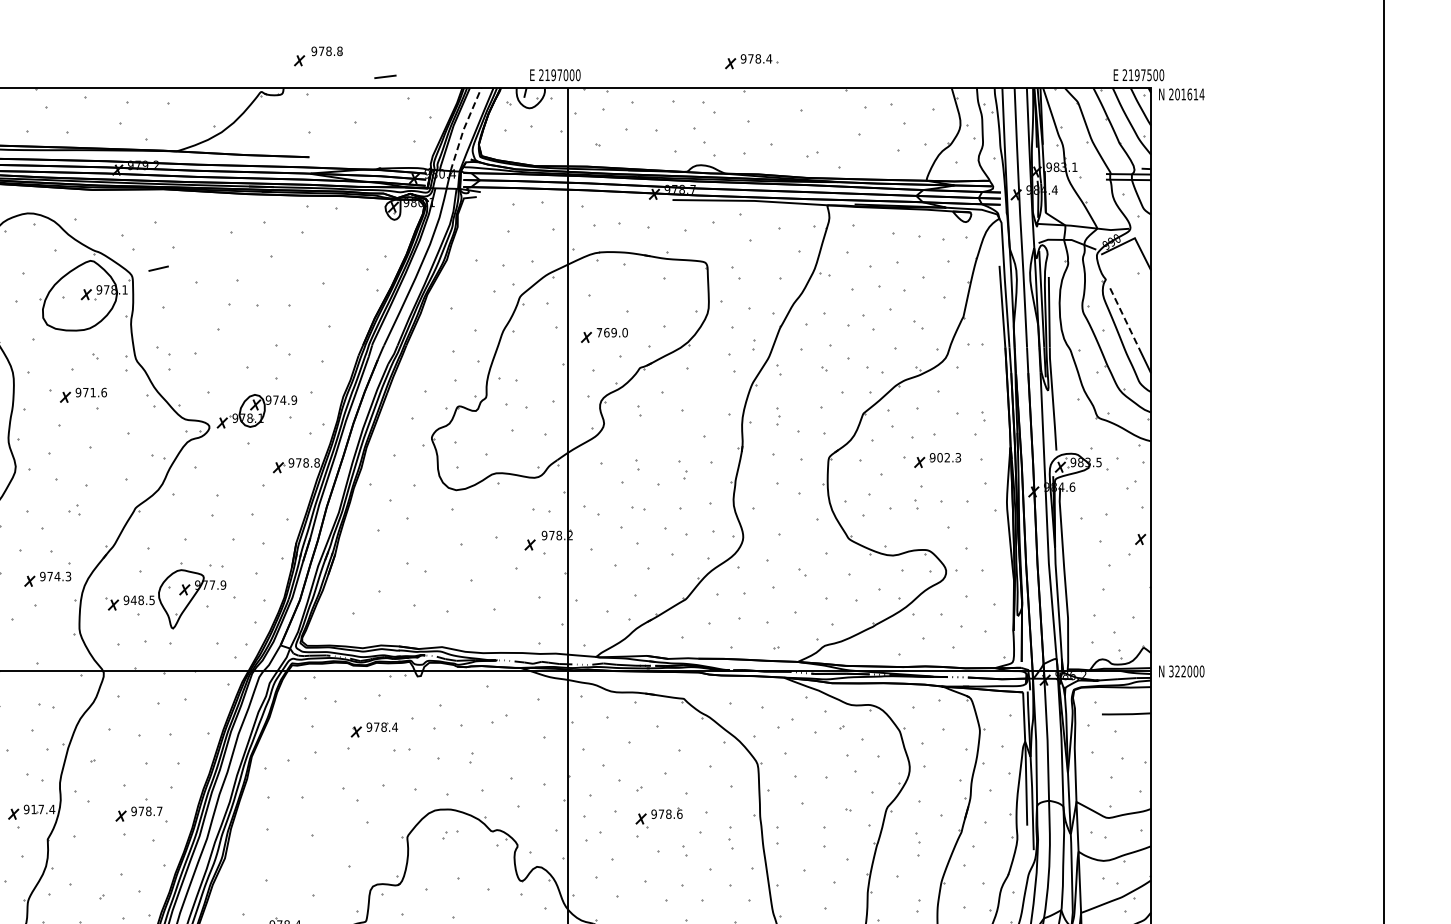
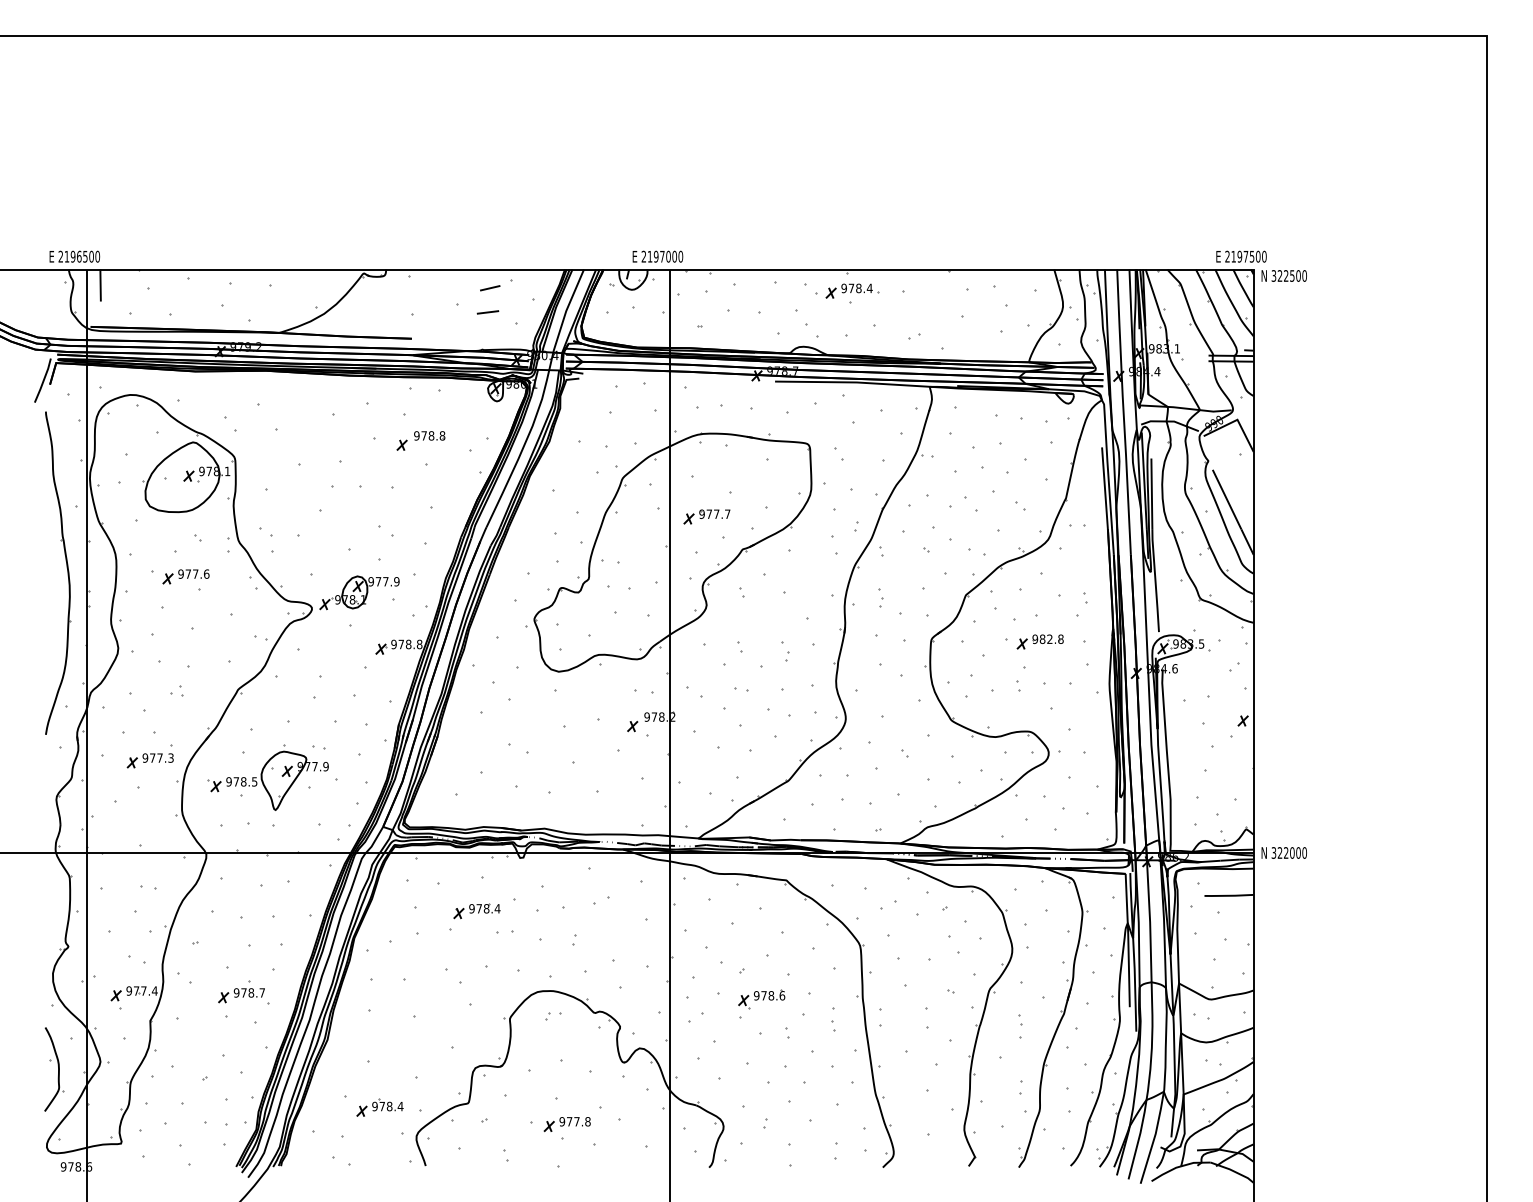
part: (317, 55) -> (420, 440), moved
part: (751, 60) -> (852, 290), moved
line: (384, 76) -> (487, 312), moved
text: (1186, 93) -> (1289, 275), 201614 -> 322500
line: (463, 129) -> (566, 311), dashed -> solid
line: (158, 268) -> (490, 288), moved
line: (1124, 318) -> (1227, 500), dashed -> solid
text: (611, 331) -> (714, 513), 769.0 -> 977.7
text: (92, 391) -> (195, 573), 971.6 -> 977.6
text: (282, 399) -> (385, 581), 974.9 -> 977.9
text: (948, 456) -> (1051, 638), 902.3 -> 982.8
text: (56, 575) -> (159, 757), 974.3 -> 977.3
text: (133, 599) -> (236, 781), 948.5 -> 978.5
text: (33, 808) -> (136, 990), 917.4 -> 977.4

